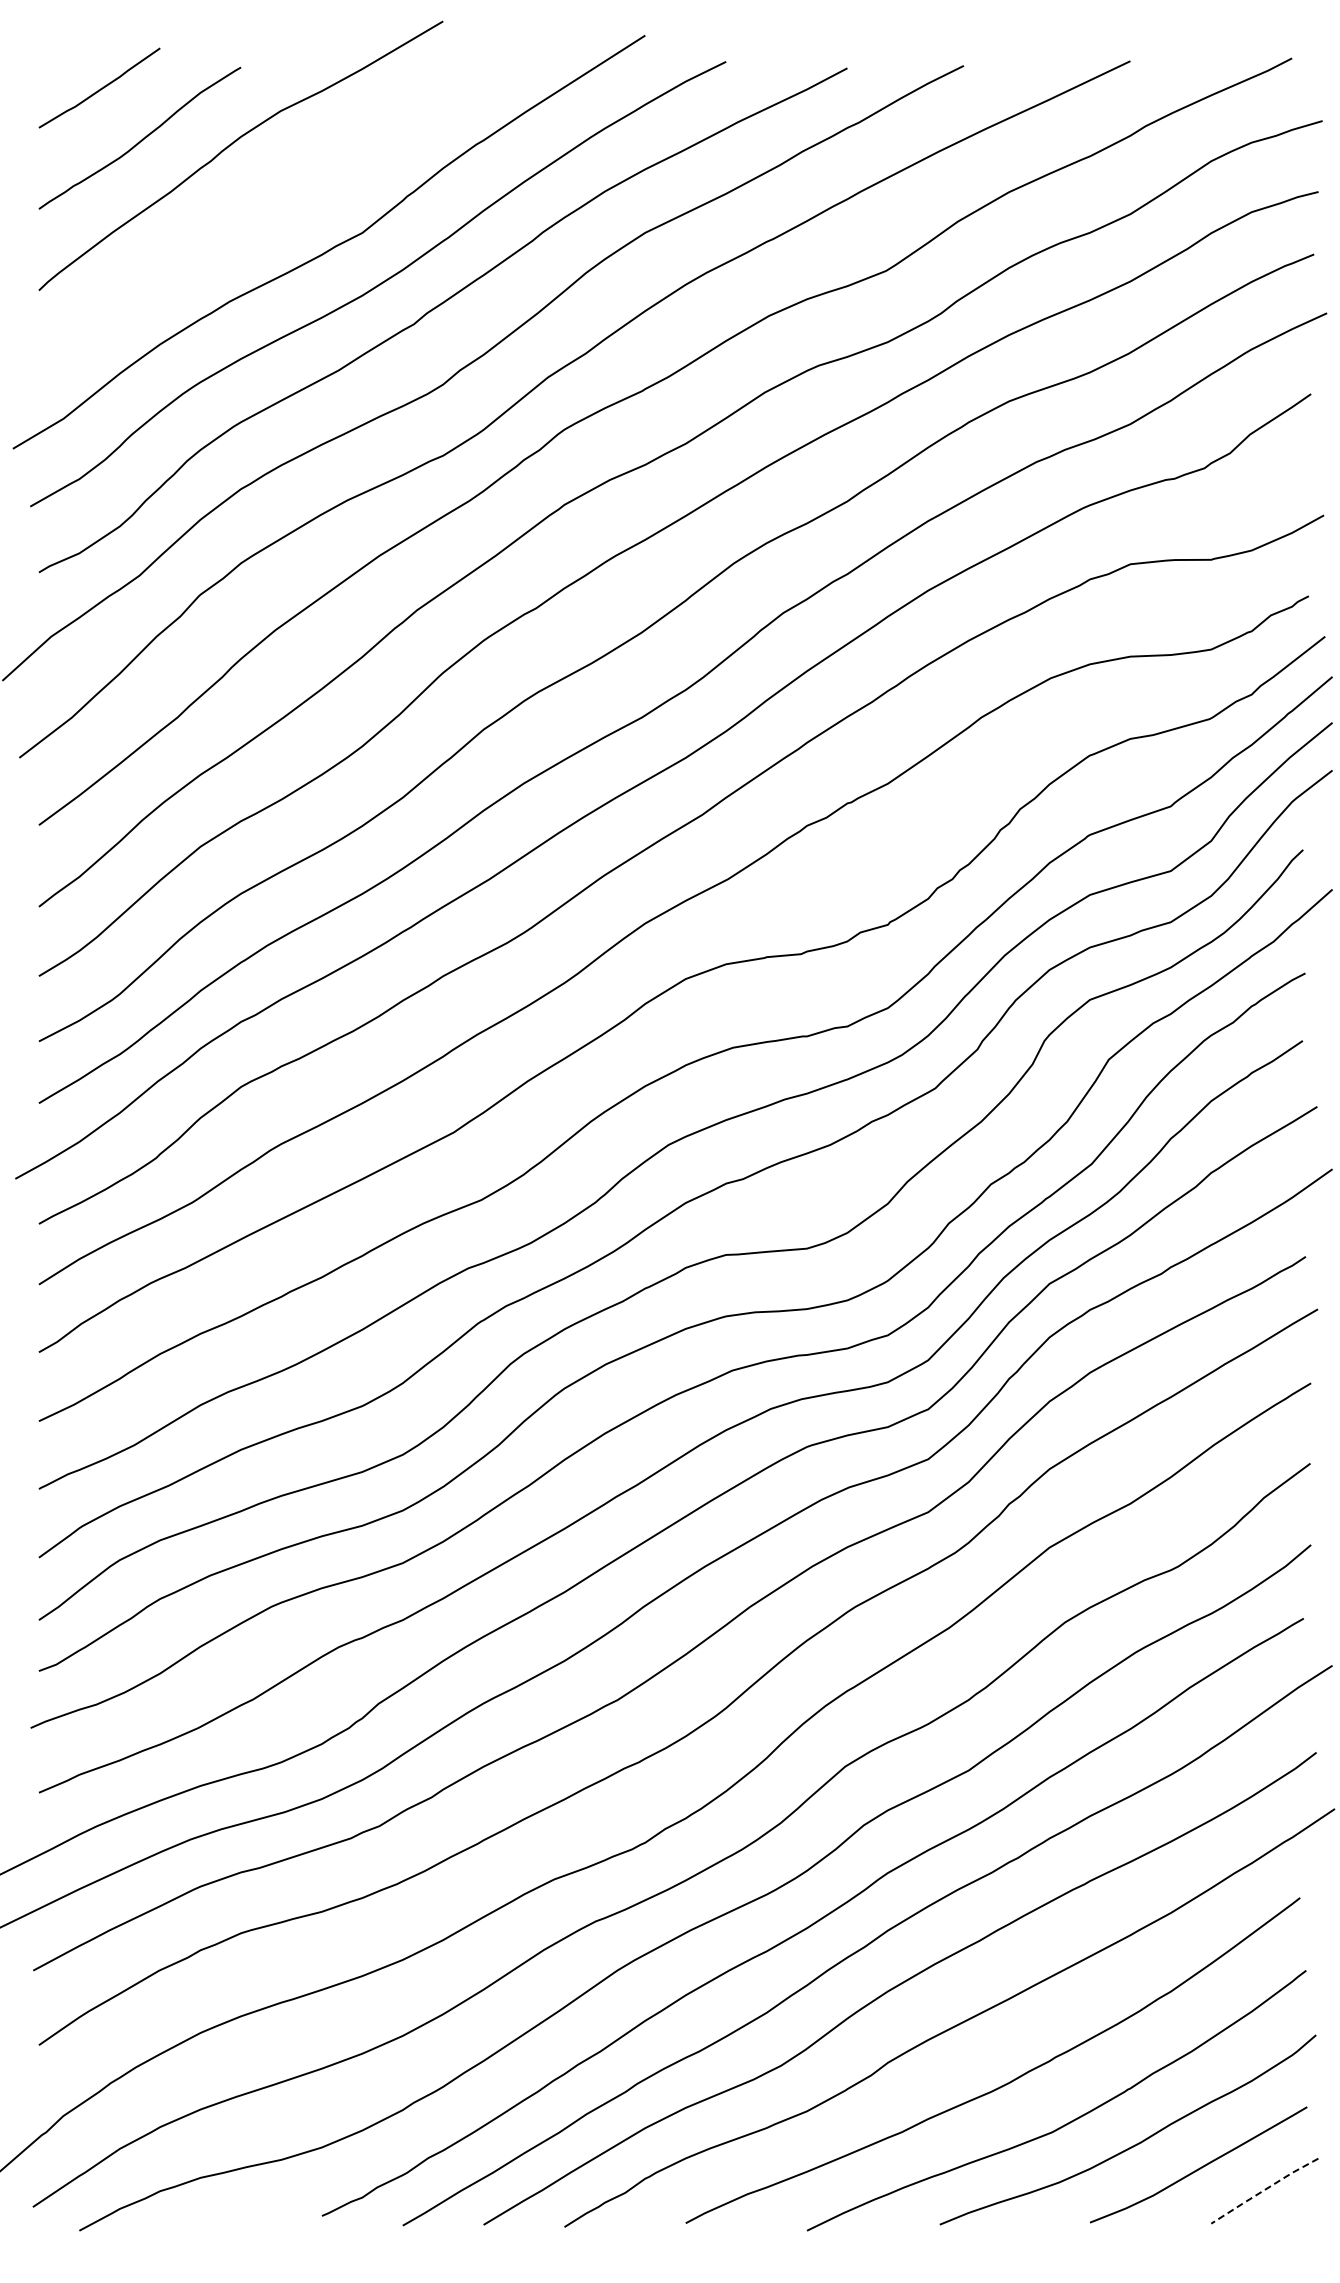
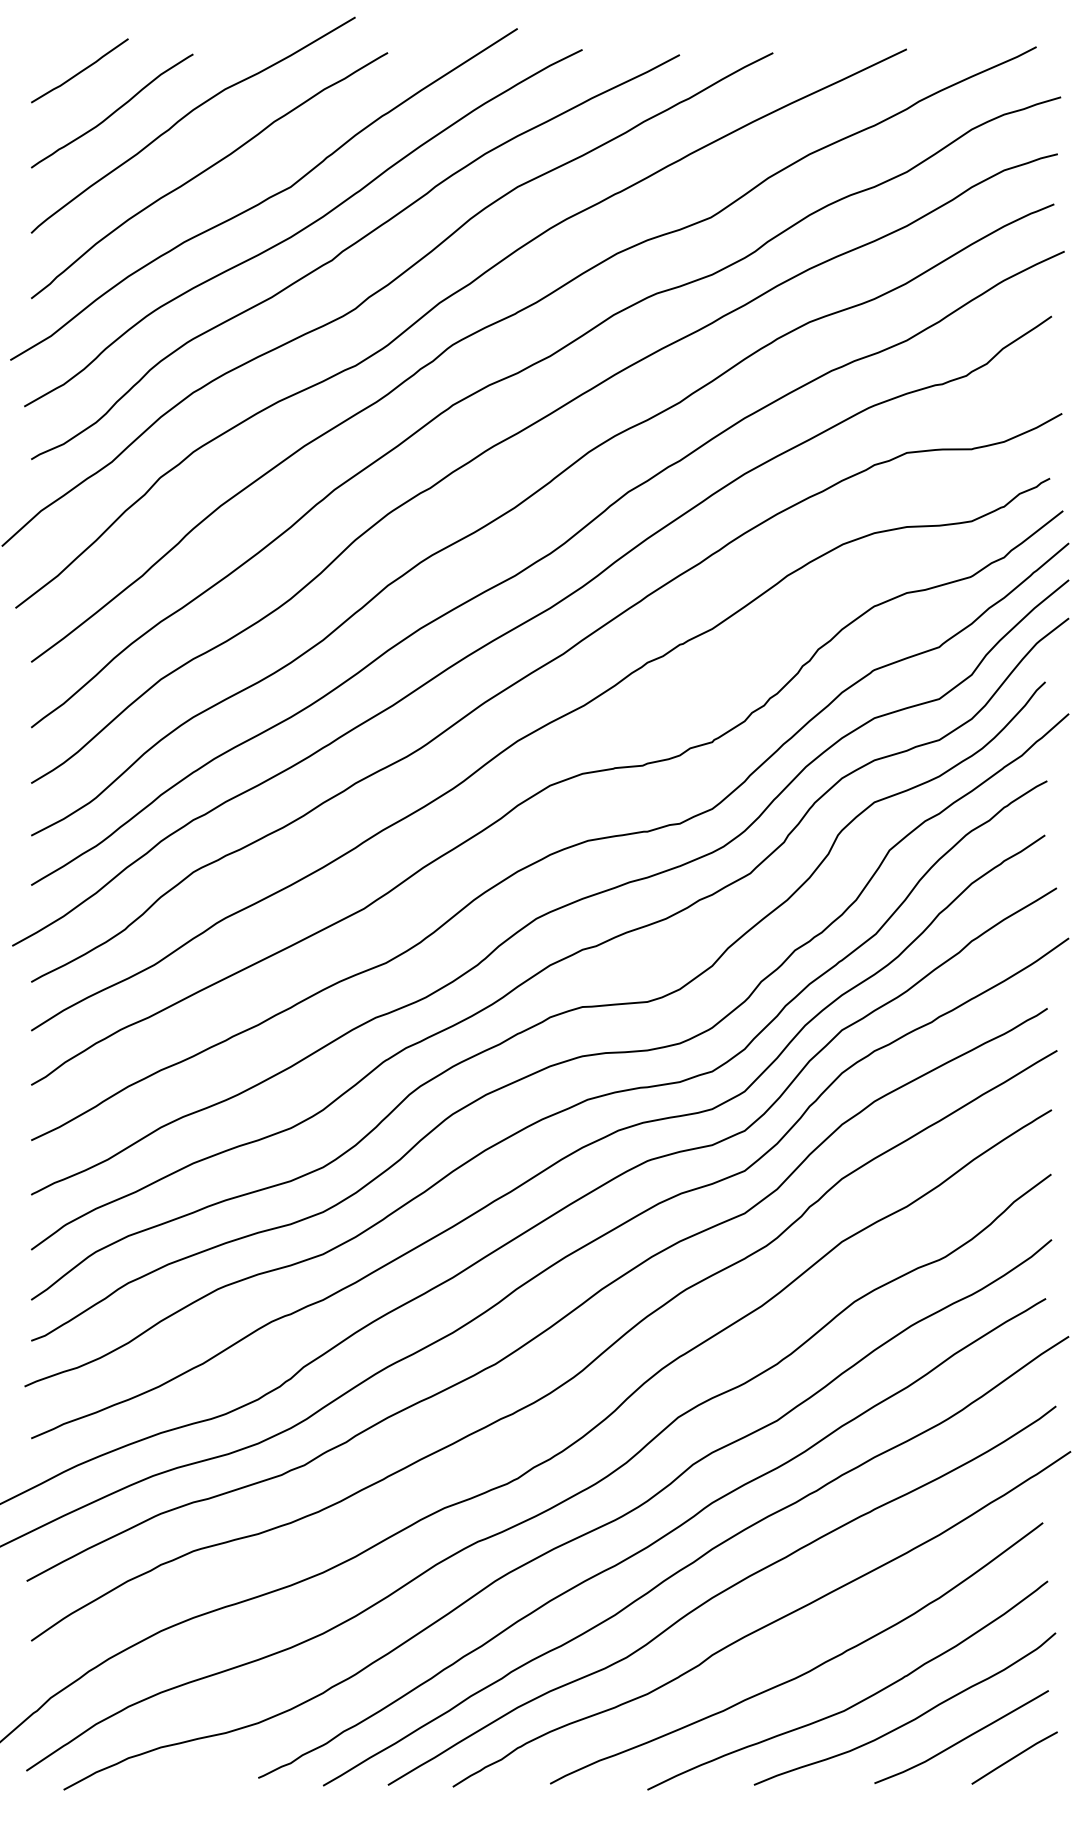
curve: (256, 213) -> (205, 171), added
line: (1264, 2190) -> (1014, 1757), dashed -> solid

